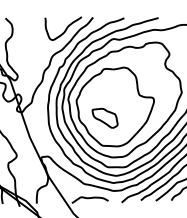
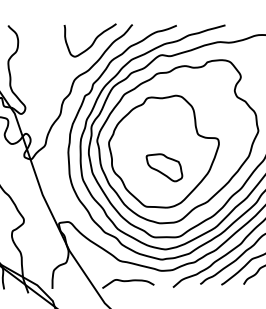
part: (105, 118) -> (164, 167), moved

